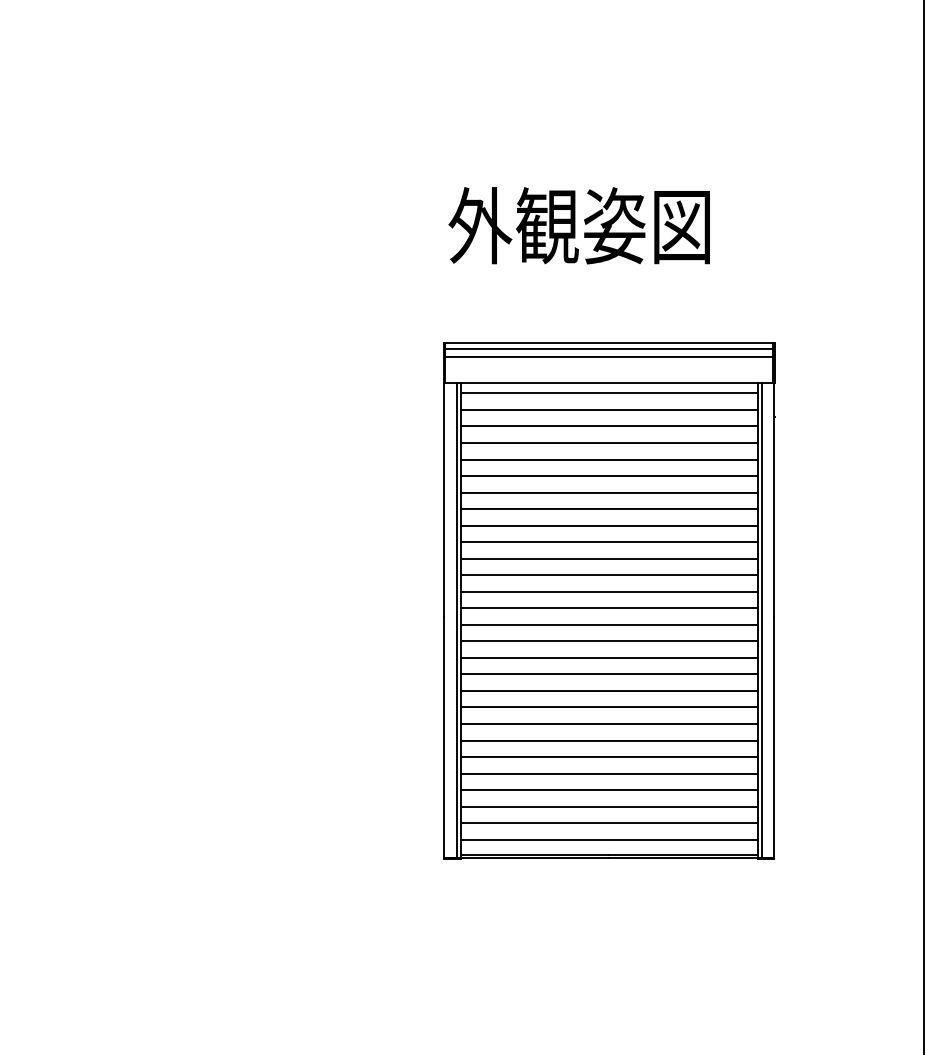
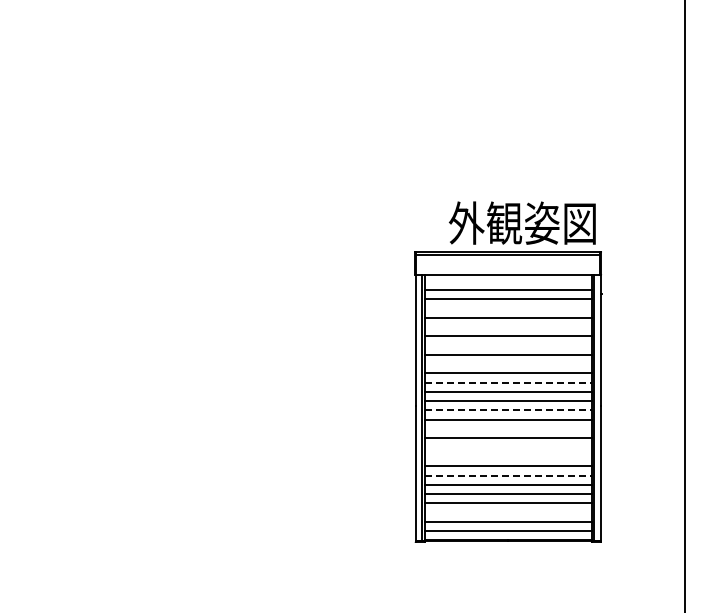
text: (577, 224) -> (521, 222), moved
line: (609, 356) -> (508, 259), removed
line: (608, 393) -> (507, 280), removed
line: (608, 443) -> (507, 308), removed
line: (608, 475) -> (507, 326), removed
line: (608, 509) -> (507, 345), removed
line: (608, 543) -> (507, 364), removed
line: (609, 575) -> (508, 382), solid -> dashed
line: (609, 624) -> (508, 410), solid -> dashed
line: (608, 658) -> (507, 429), removed
line: (608, 690) -> (507, 447), removed
line: (608, 706) -> (507, 456), removed
line: (609, 740) -> (508, 475), solid -> dashed
line: (608, 806) -> (507, 512), removed

